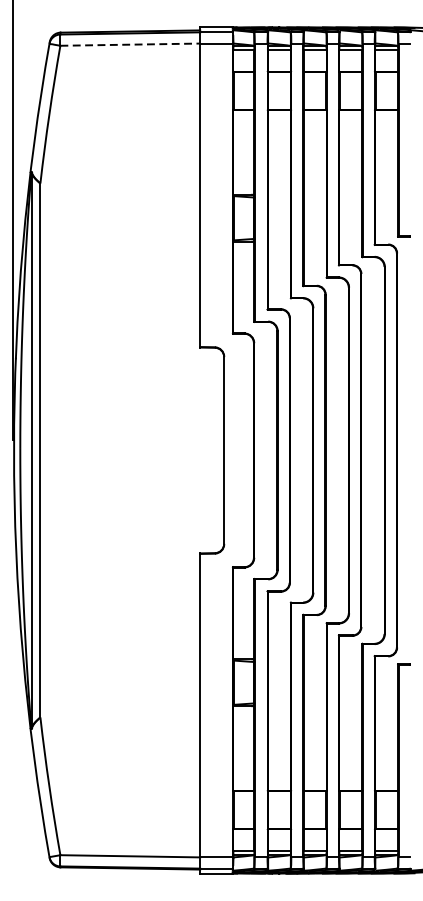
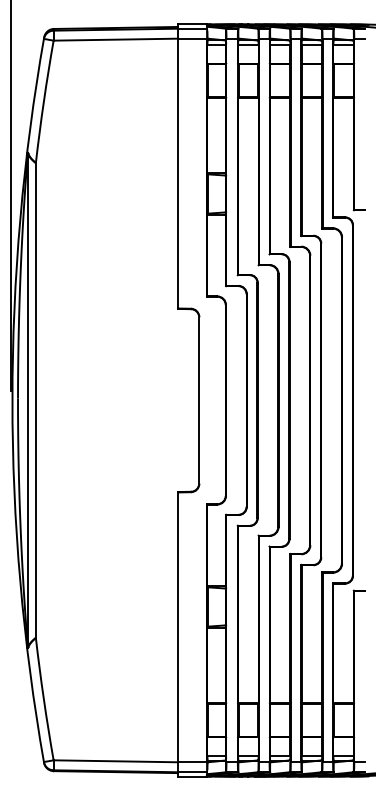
line: (131, 44) -> (116, 39), dashed -> solid

